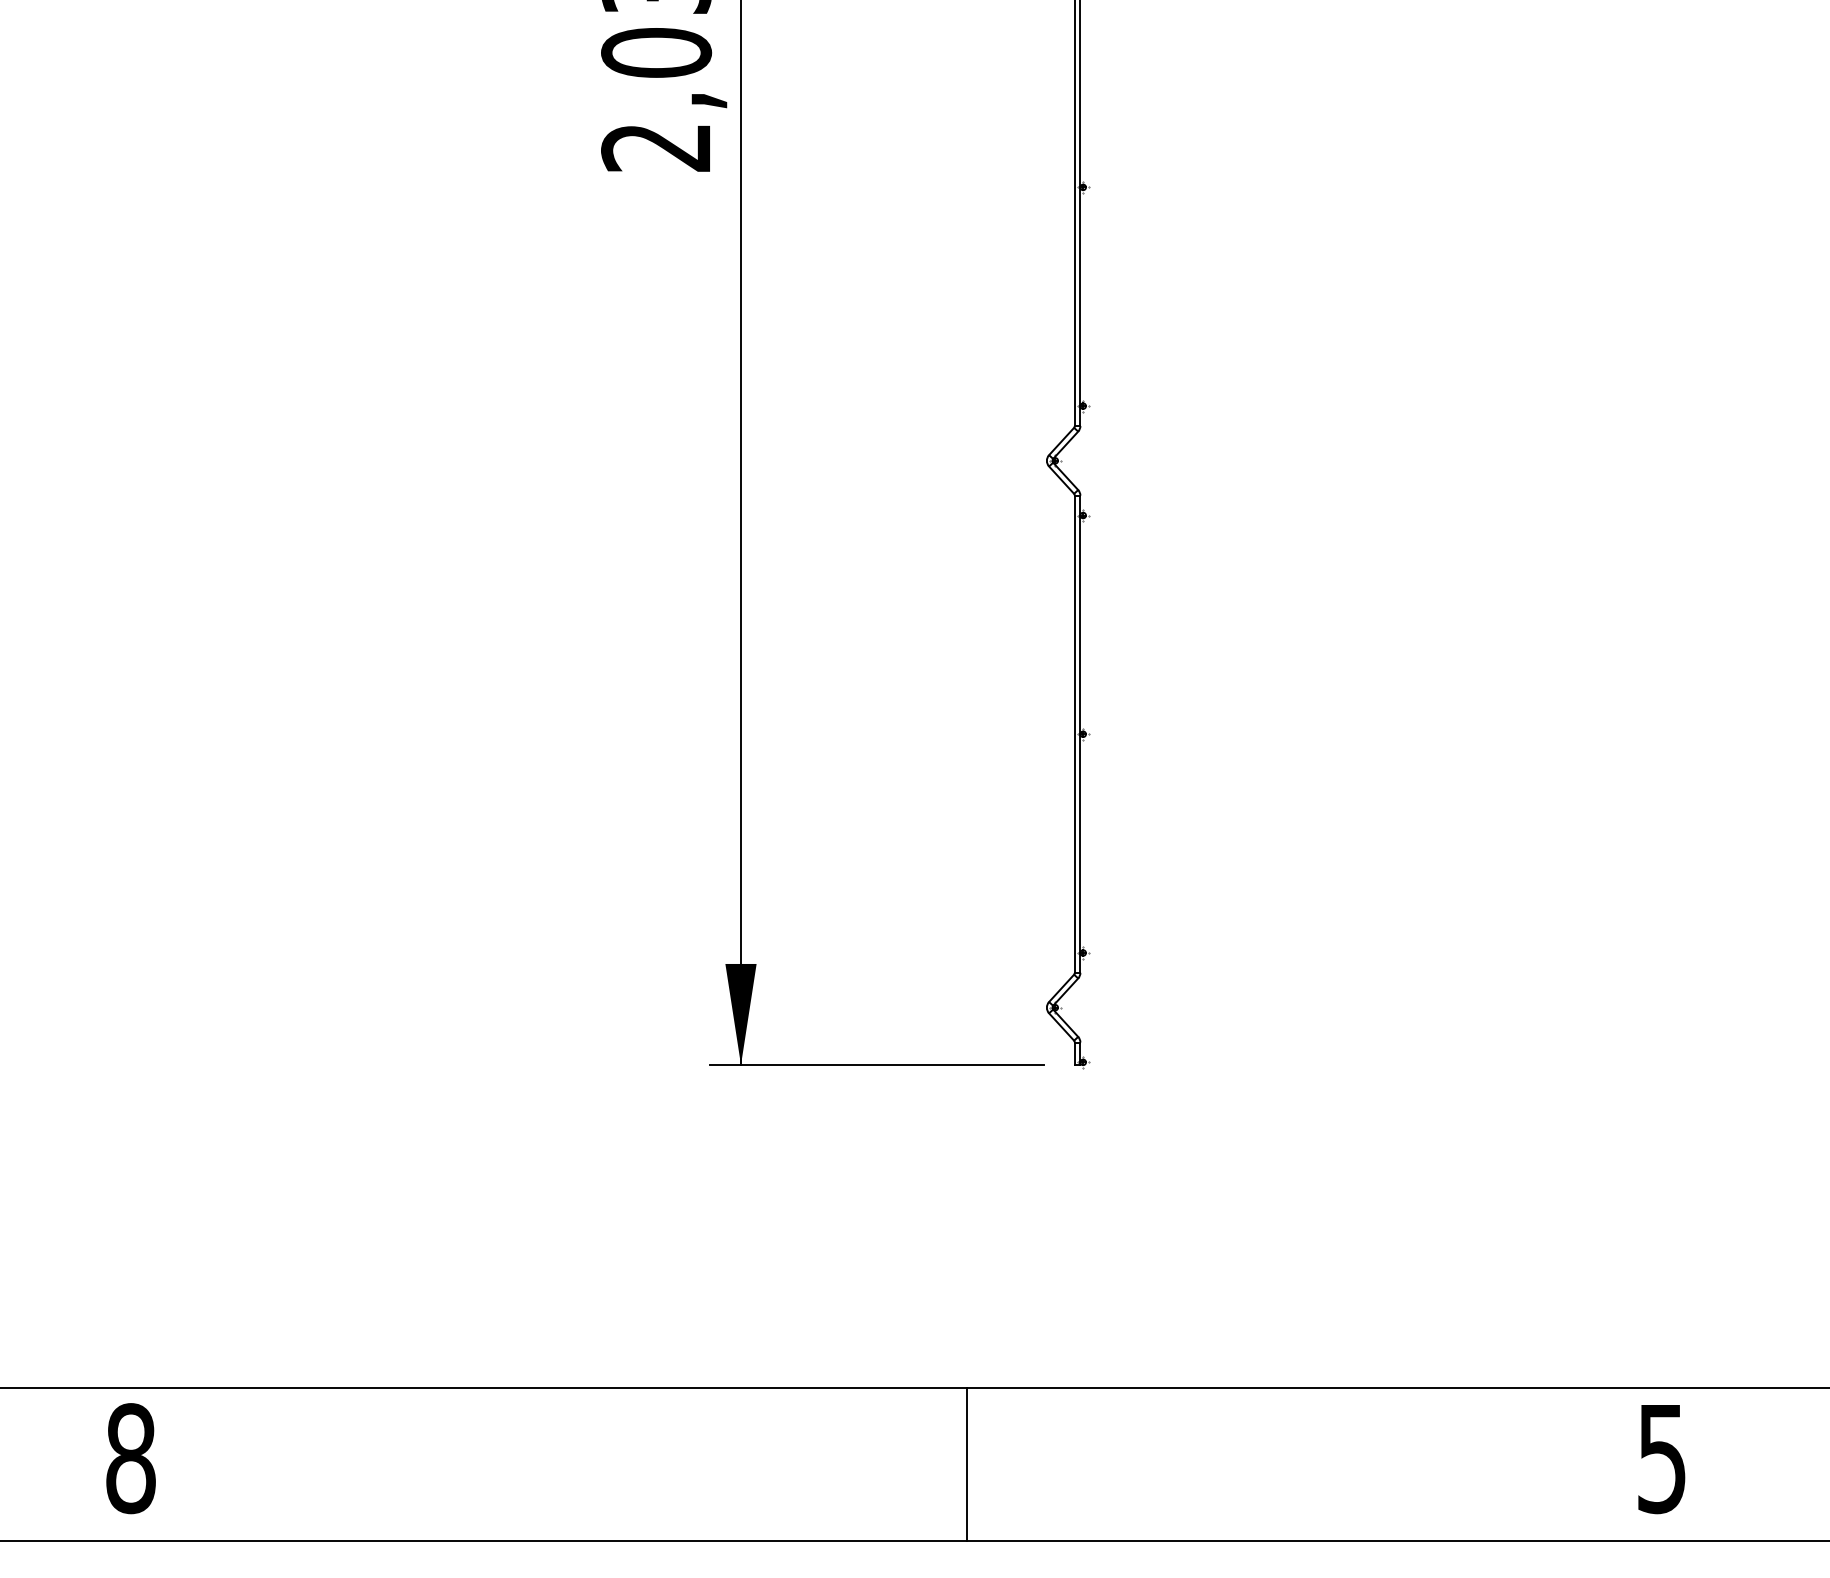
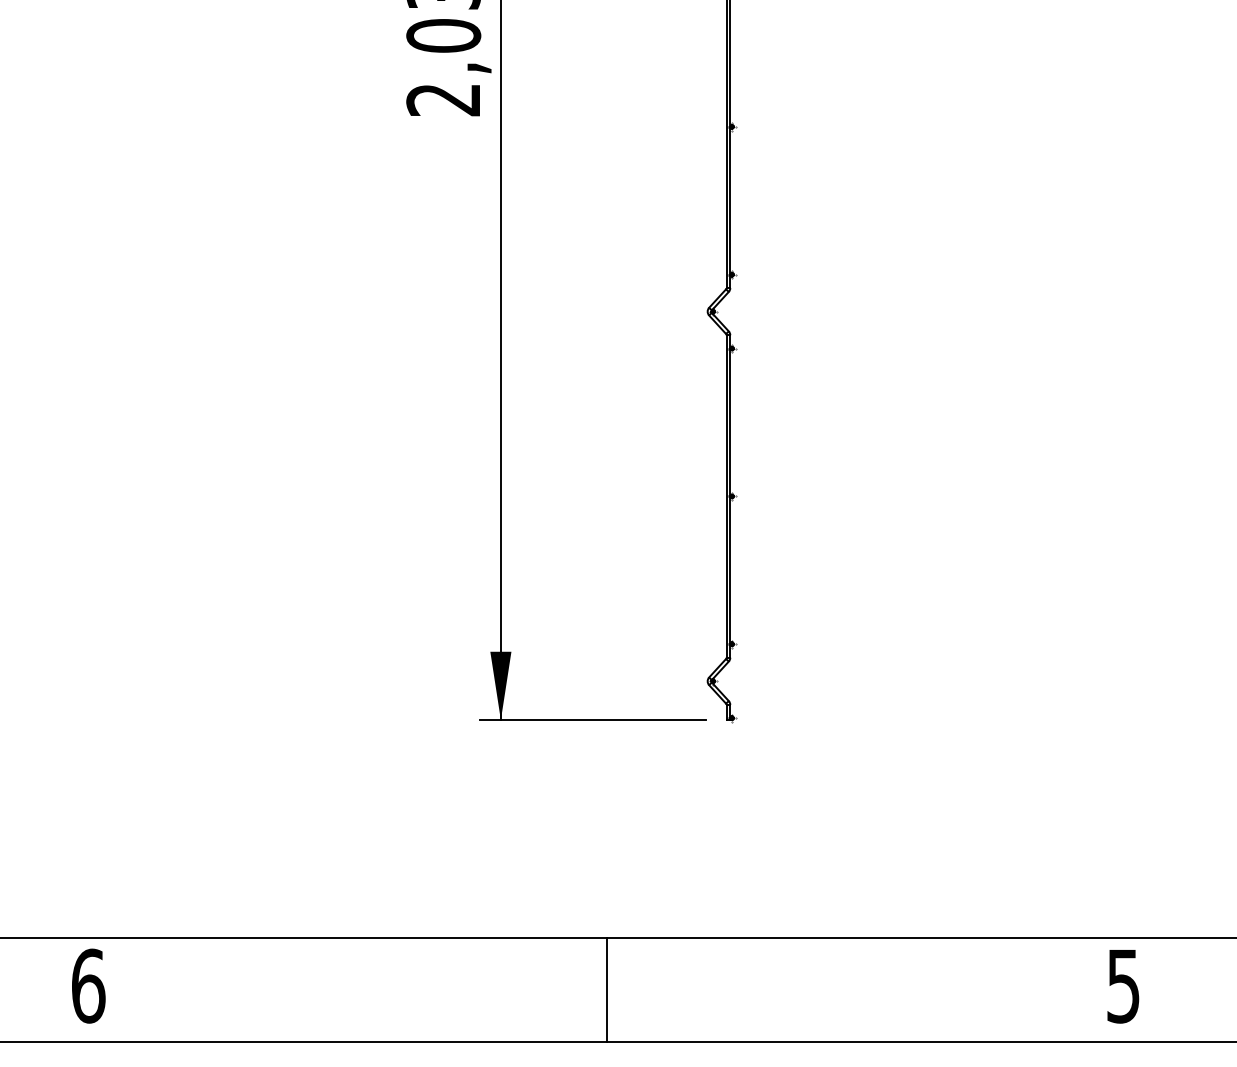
text: (130, 1457) -> (88, 985), 8 -> 6
line: (966, 1465) -> (606, 990), moved

